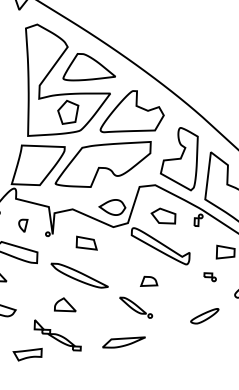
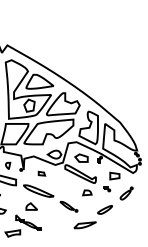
part: (86, 242) -> (41, 173), size x0.6
part: (149, 280) -> (87, 192), moved
part: (122, 342) -> (84, 225), moved

